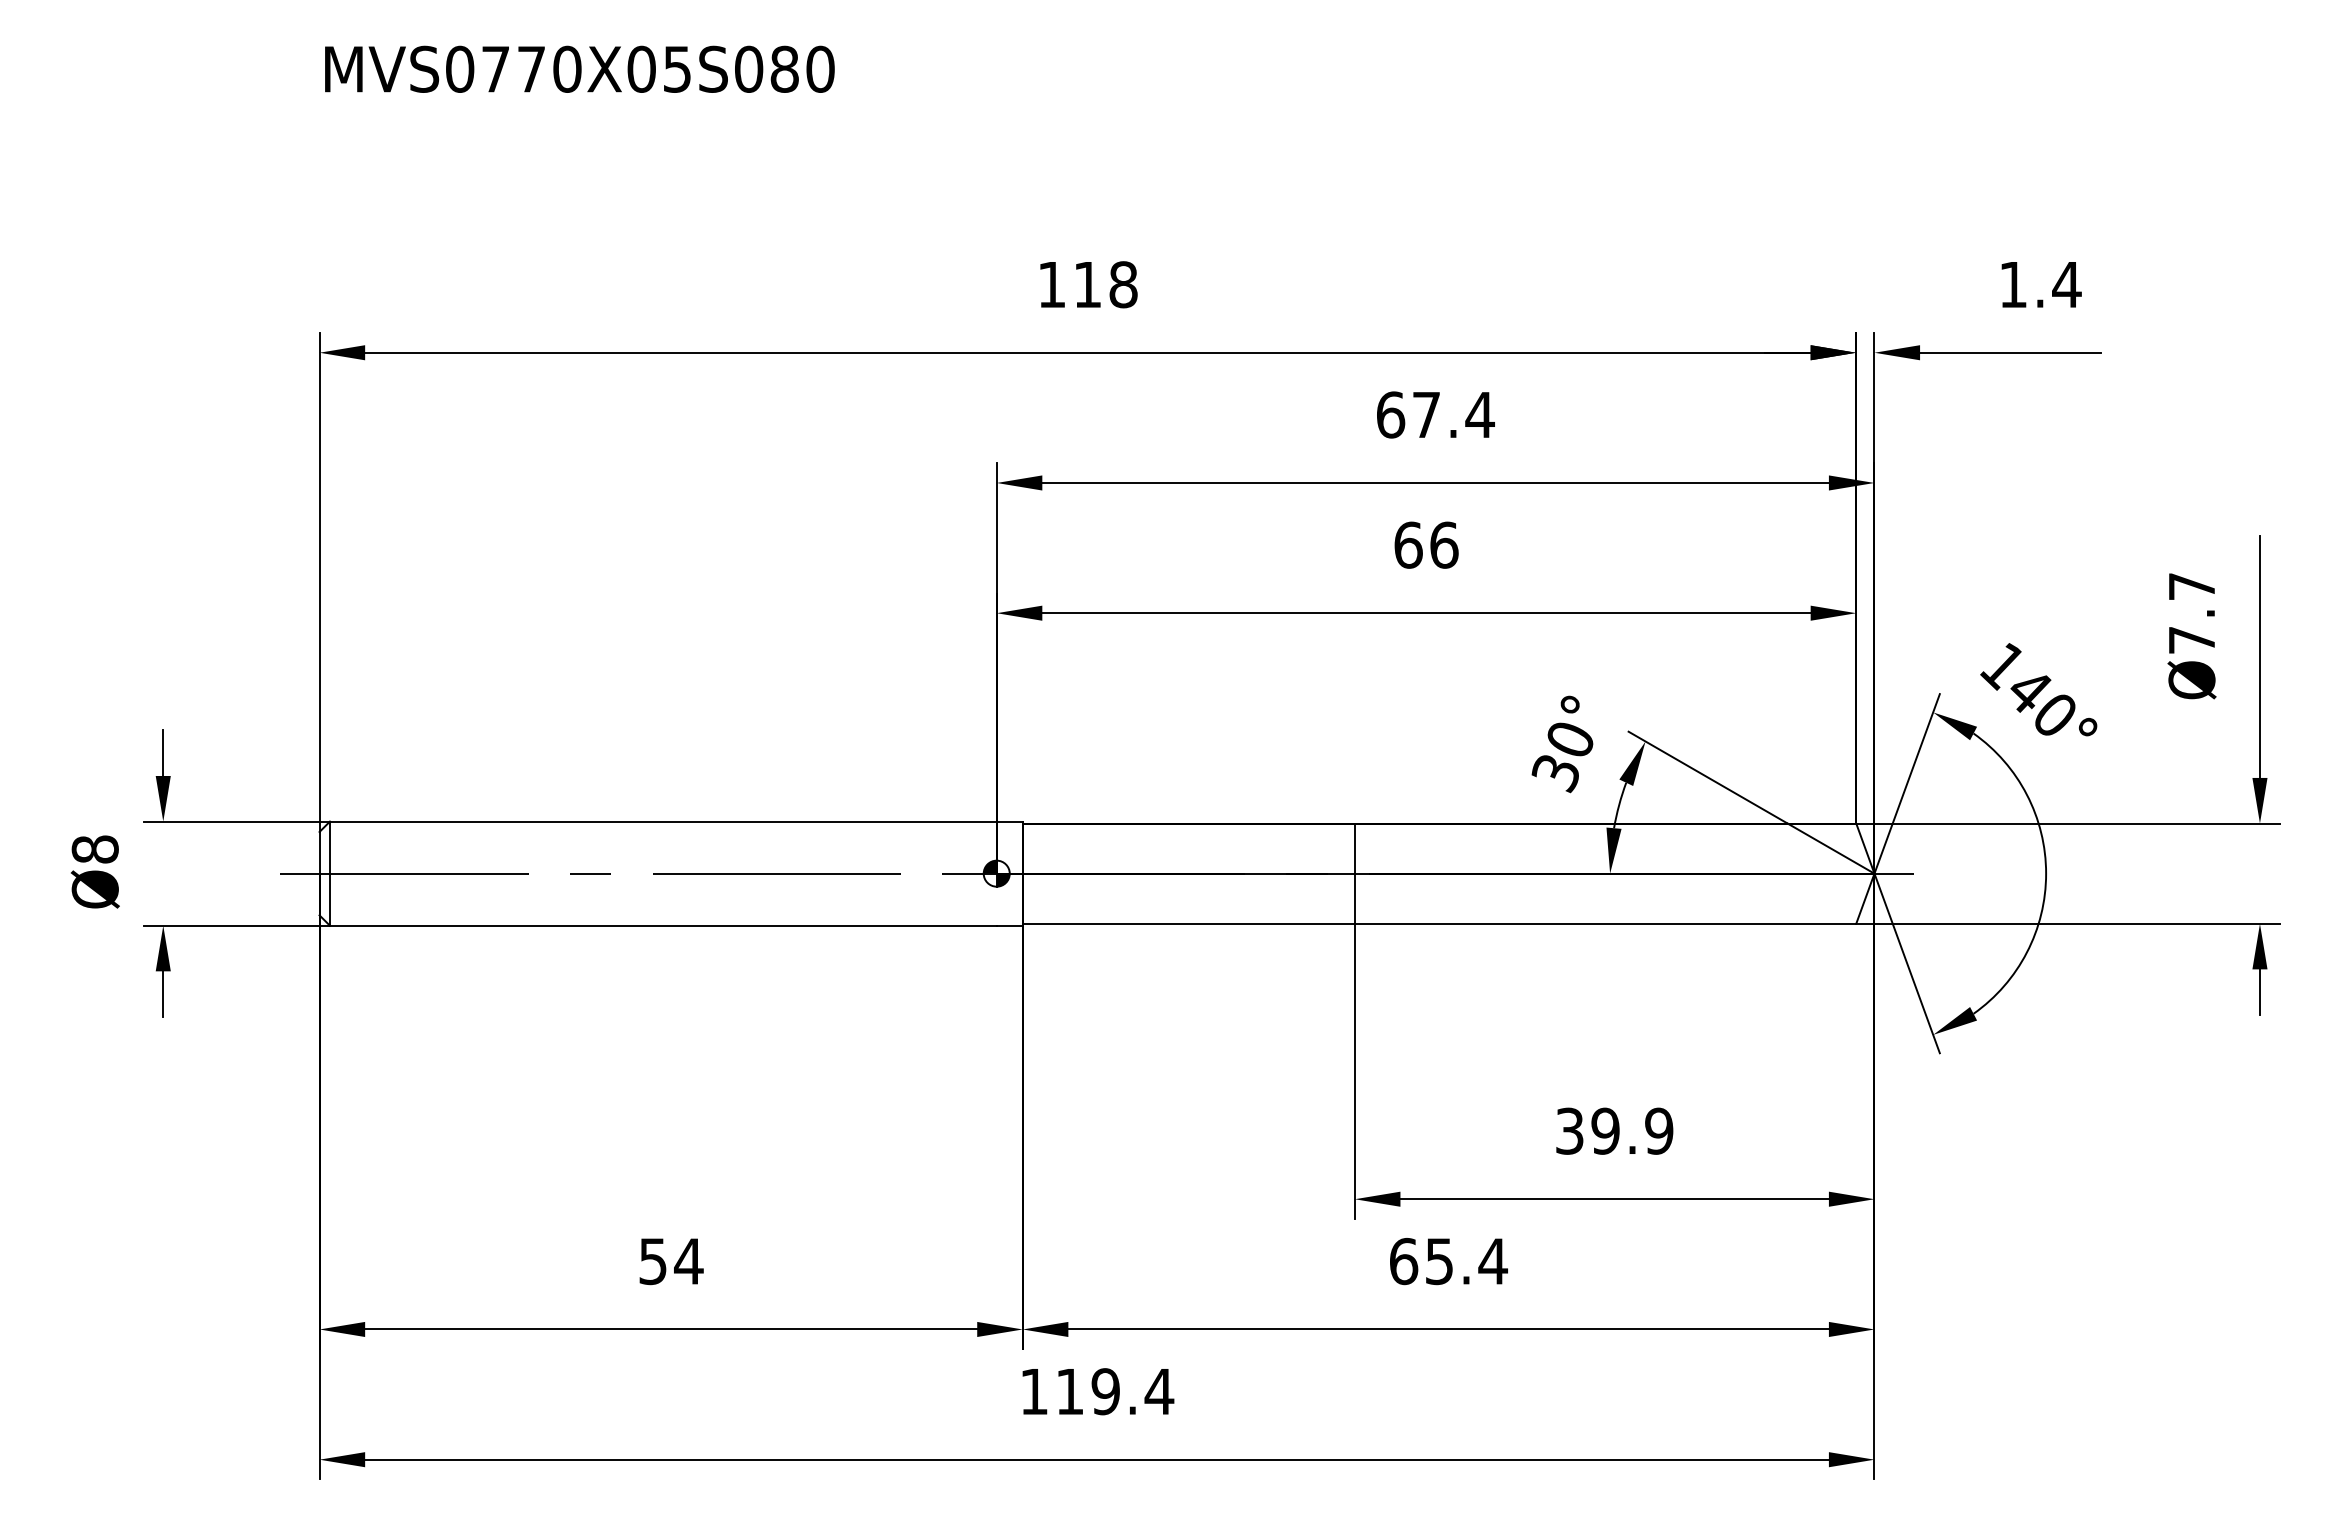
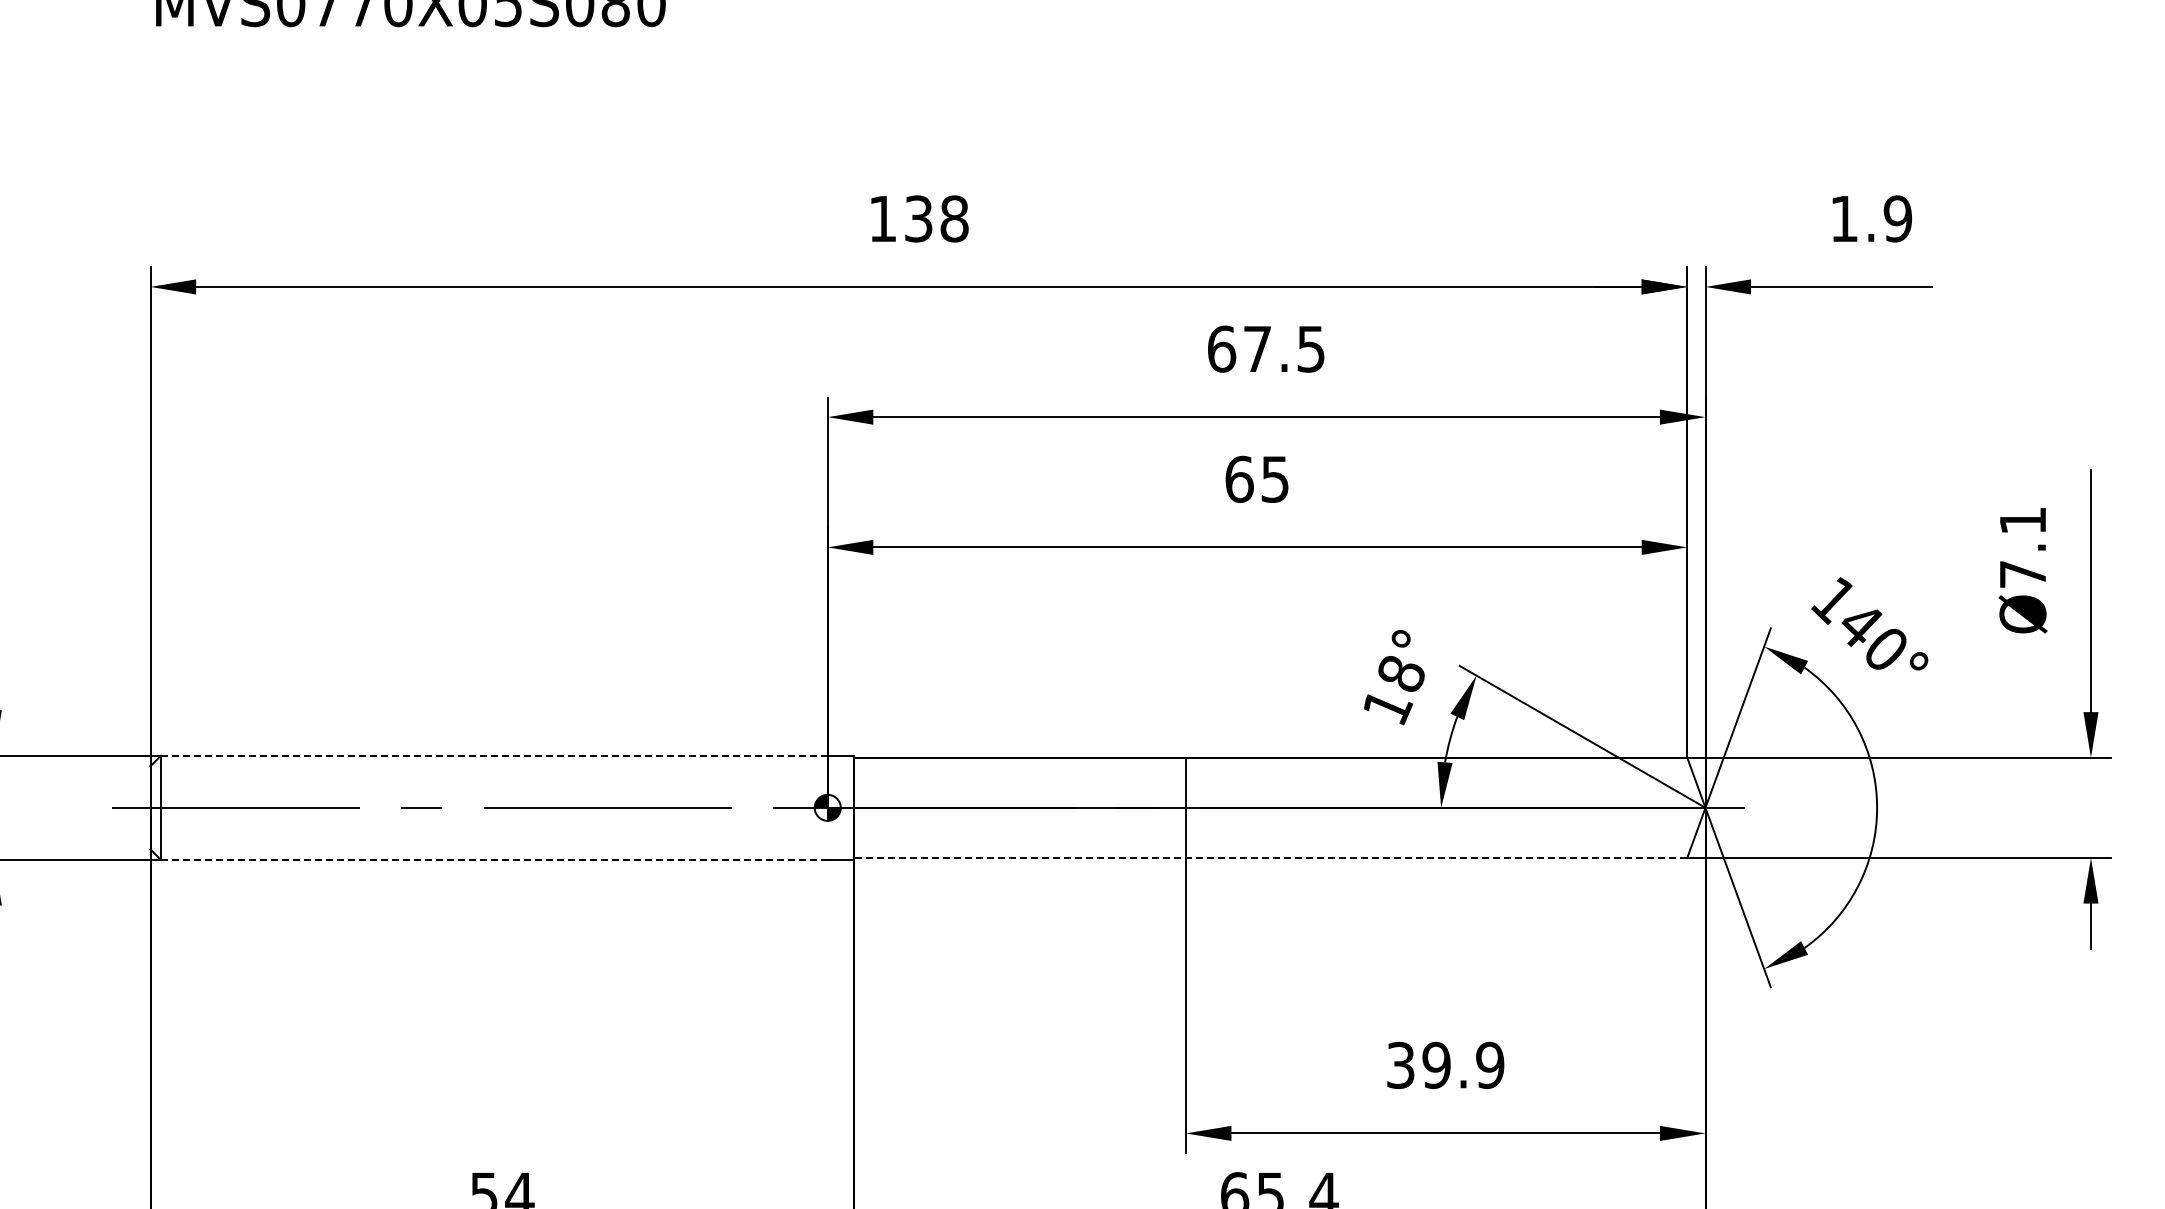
text: (1087, 284) -> (918, 218), 118 -> 138
text: (2066, 284) -> (1897, 218), 1.4 -> 1.9
text: (1479, 415) -> (1310, 349), 67.4 -> 67.5
text: (1444, 544) -> (1275, 478), 66 -> 65
text: (2191, 586) -> (2022, 520), Ø7.7 -> Ø7.1
text: (1562, 757) -> (1393, 691), 30° -> 18°
line: (662, 821) -> (493, 755), solid -> dashed
line: (1439, 923) -> (1270, 857), solid -> dashed
line: (663, 925) -> (494, 859), solid -> dashed

